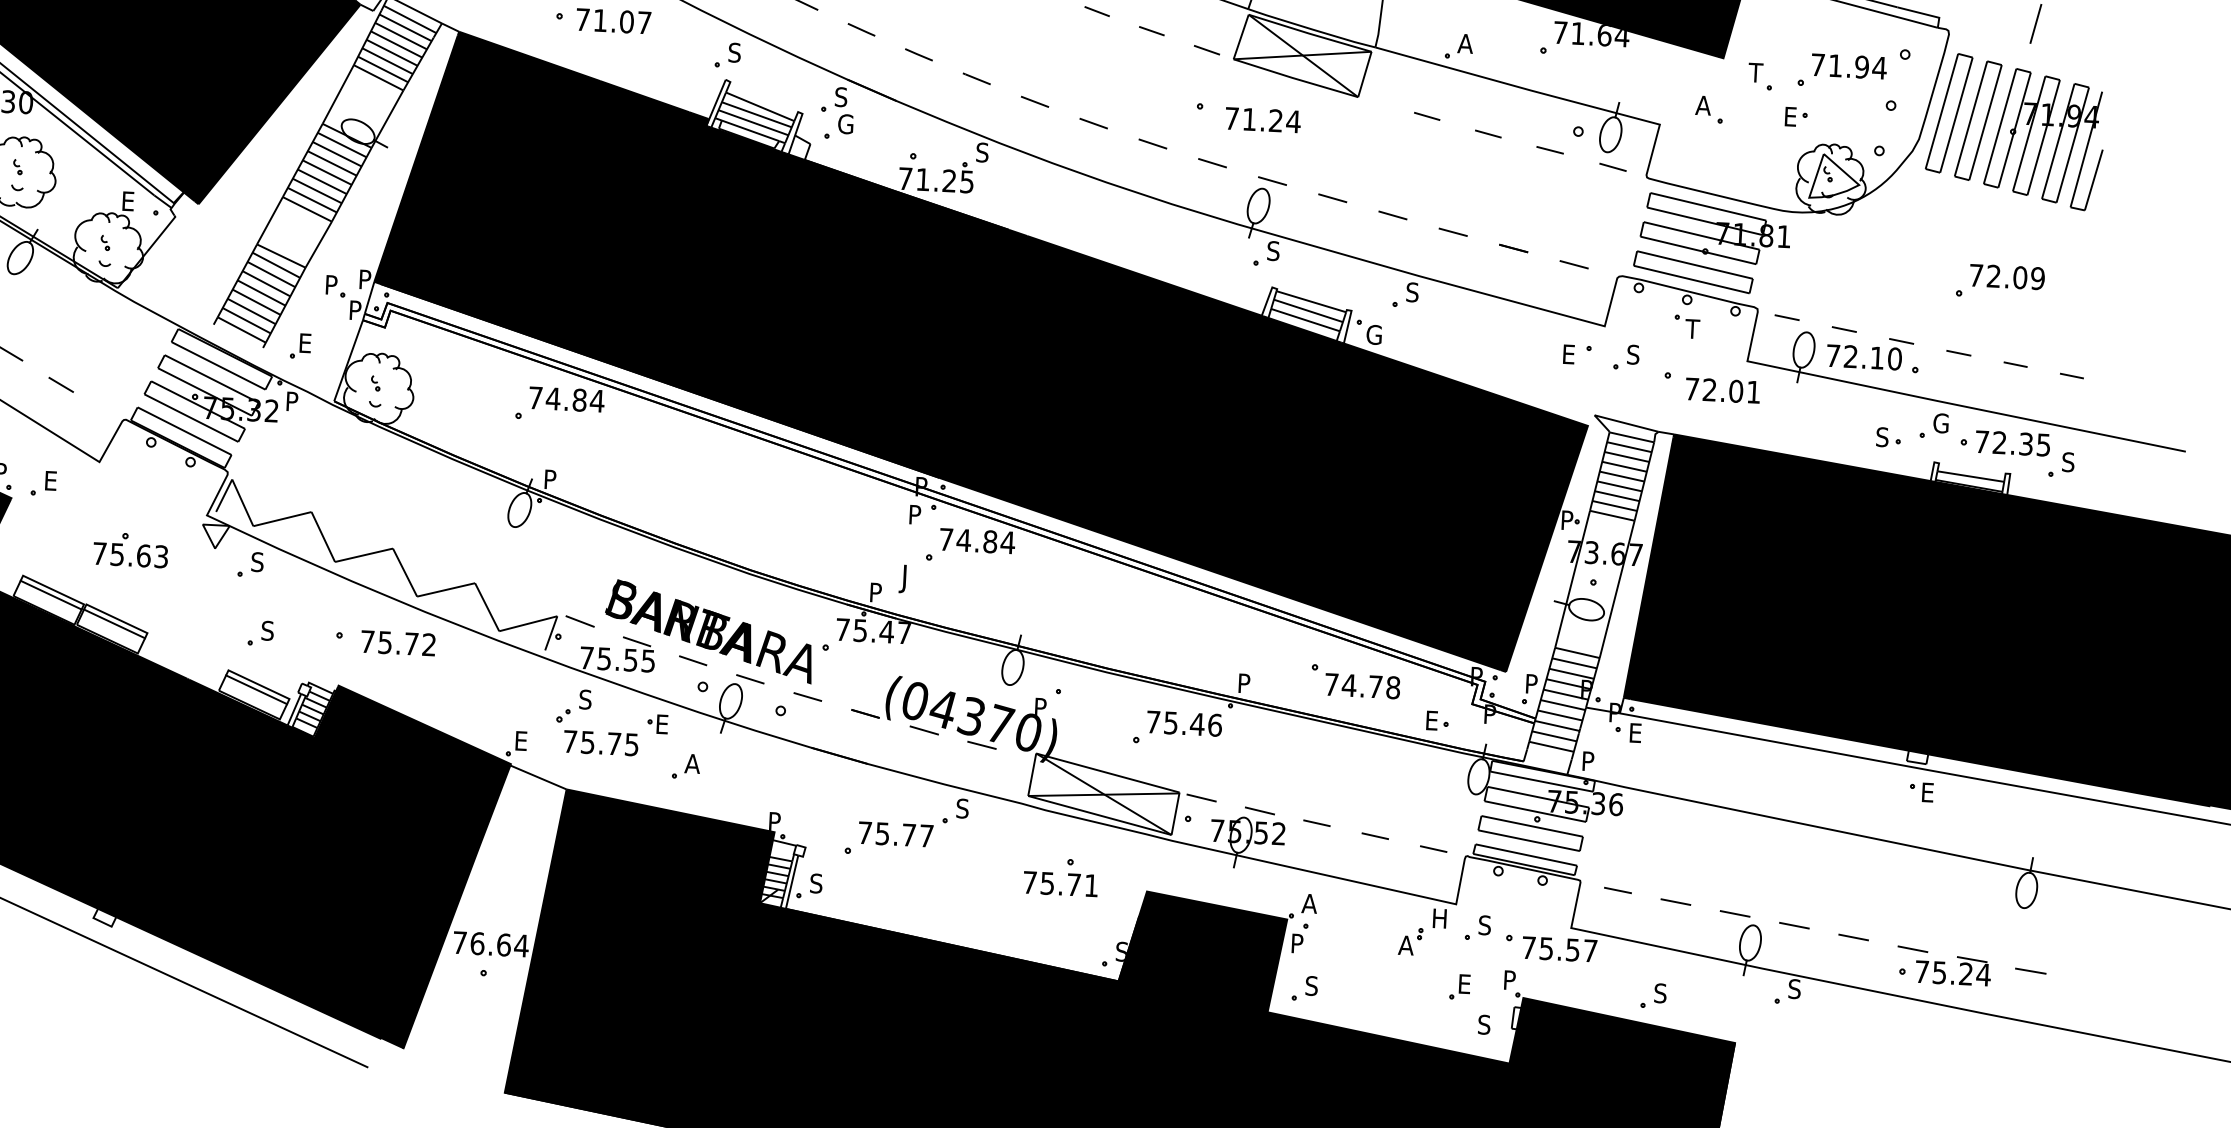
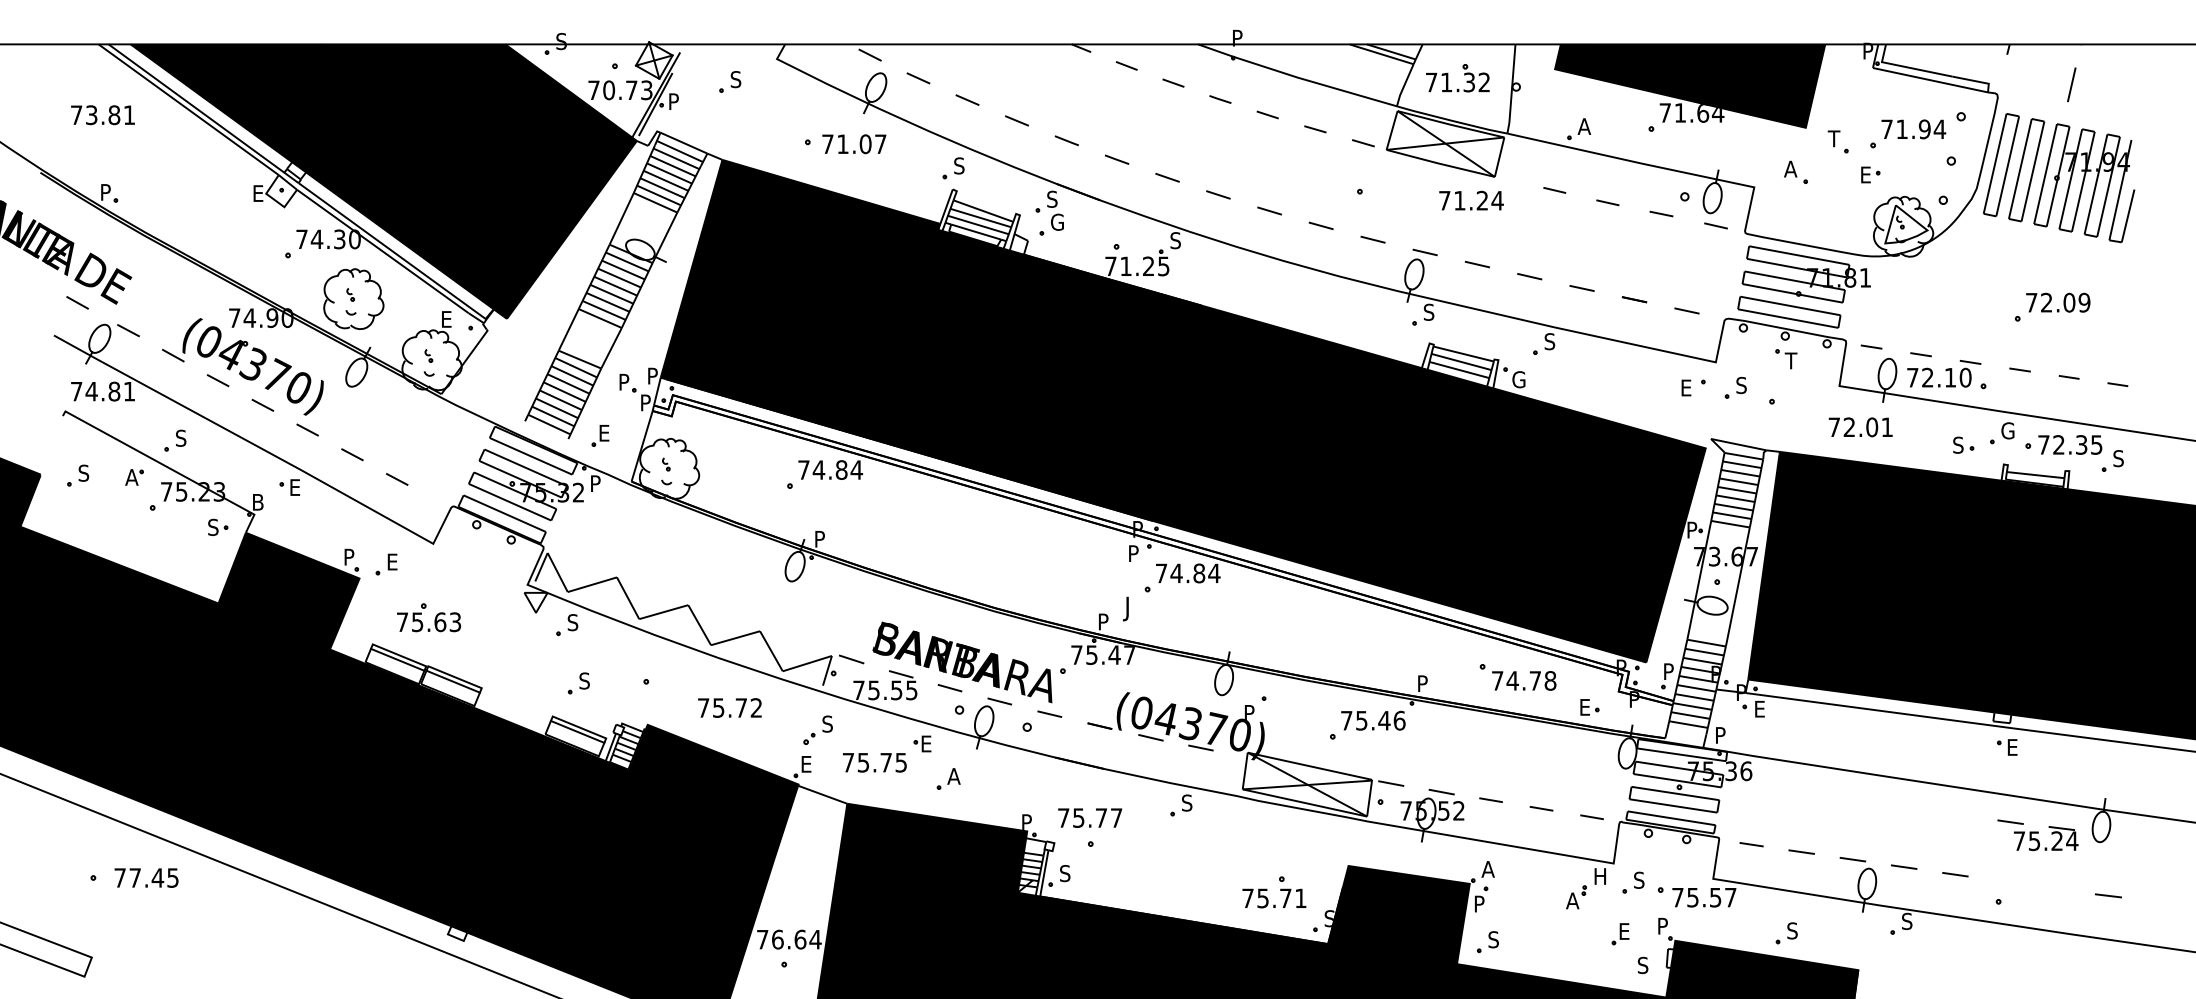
text: (1263, 119) -> (1471, 200), moved
text: (1722, 390) -> (1860, 427), moved
part: (131, 549) -> (429, 617), moved
text: (397, 642) -> (729, 707), moved
part: (573, 705) -> (817, 729), moved
text: (896, 833) -> (1090, 817), moved
part: (1068, 875) -> (1280, 890), moved
part: (1943, 966) -> (2037, 835), moved

